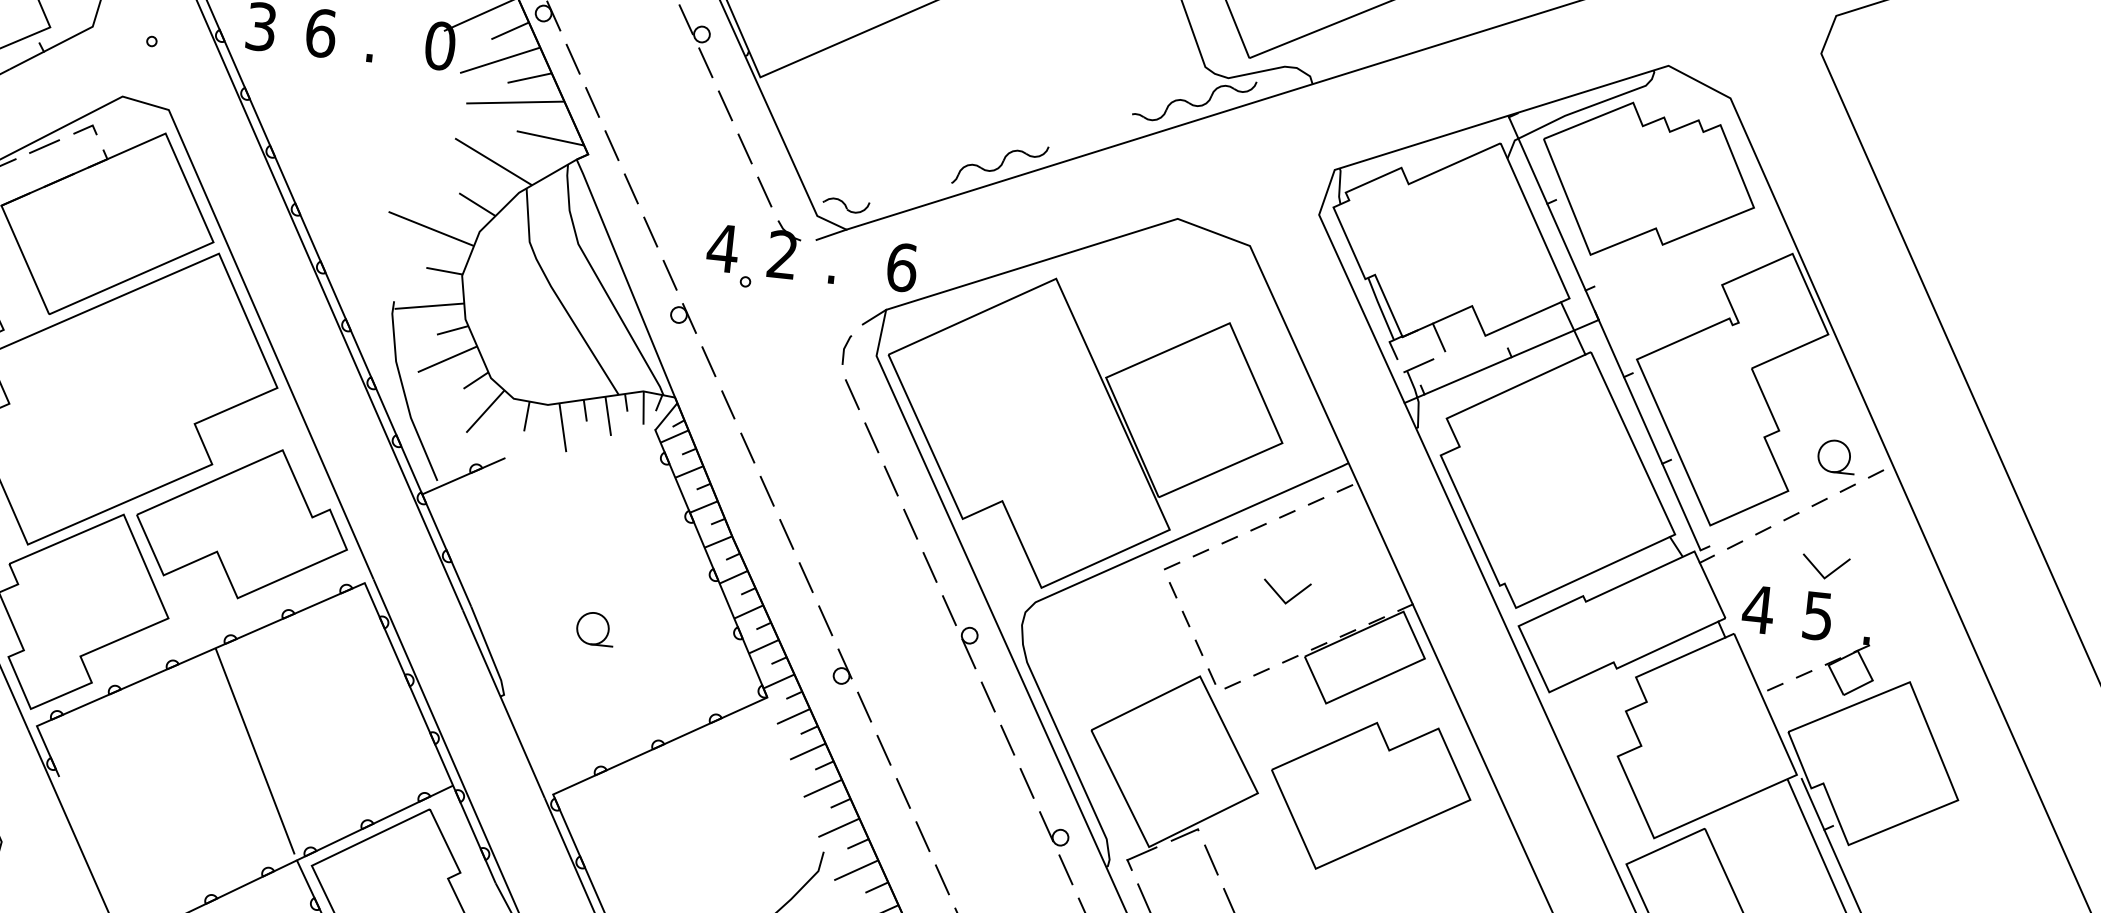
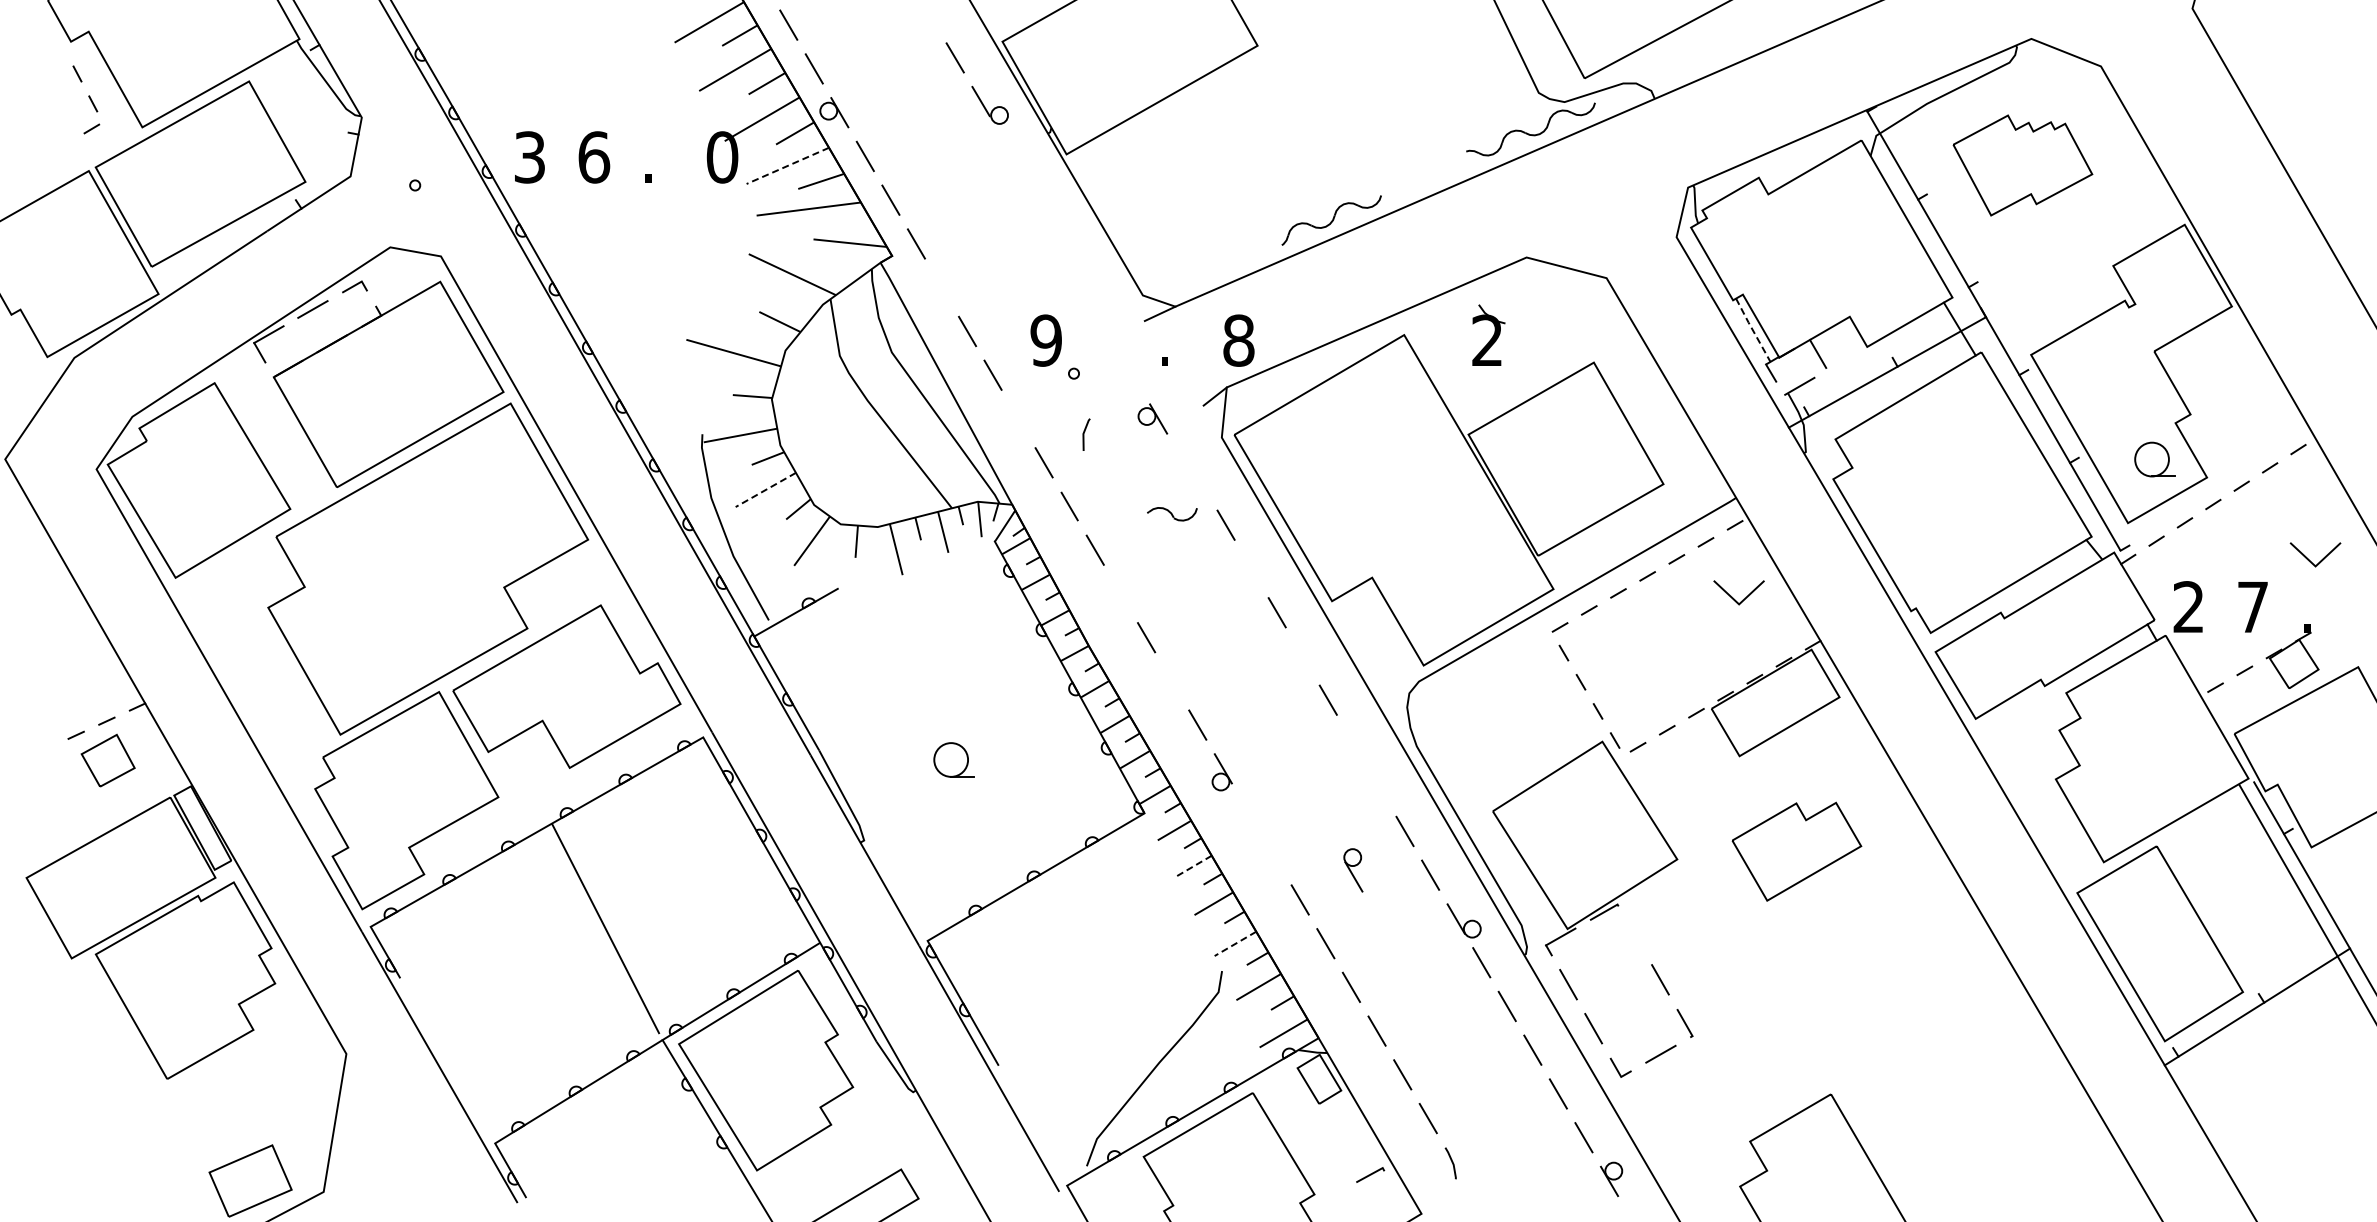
line: (499, 60) -> (787, 166), solid -> dashed
line: (705, 62) -> (1006, 144), removed
line: (725, 105) -> (1032, 188), removed
line: (745, 148) -> (1058, 231), removed
part: (1647, 182) -> (2022, 165), size x0.6
line: (630, 188) -> (941, 287), removed
line: (764, 191) -> (1083, 275), removed
part: (846, 205) -> (1172, 514), moved
text: (722, 248) -> (1045, 340), 4 -> 9
part: (784, 249) -> (1488, 334), moved
text: (901, 267) -> (1238, 340), 6 -> 8
line: (1380, 309) -> (1752, 330), solid -> dashed
part: (683, 317) -> (1152, 418), moved
line: (844, 349) -> (1084, 434), moved
line: (447, 358) -> (765, 489), solid -> dashed
line: (852, 394) -> (1200, 481), removed
part: (1836, 456) -> (2154, 459), moved
line: (891, 480) -> (1251, 568), removed
line: (766, 490) -> (1120, 593), removed
line: (929, 567) -> (1302, 656), removed
line: (1819, 571) -> (2309, 559), moved
line: (805, 576) -> (1171, 680), removed
line: (1281, 596) -> (1733, 597), moved
text: (1758, 608) -> (2188, 606), 4 -> 2
text: (1817, 616) -> (2252, 607), 5 -> 7
part: (969, 647) -> (1353, 870), moved
line: (987, 696) -> (1378, 787), removed
line: (864, 707) -> (1248, 812), removed
line: (884, 749) -> (1274, 855), removed
line: (807, 751) -> (1193, 866), solid -> dashed
part: (1369, 797) -> (1796, 851), size x0.6
line: (838, 828) -> (1235, 944), solid -> dashed
line: (1210, 859) -> (1634, 935), removed

